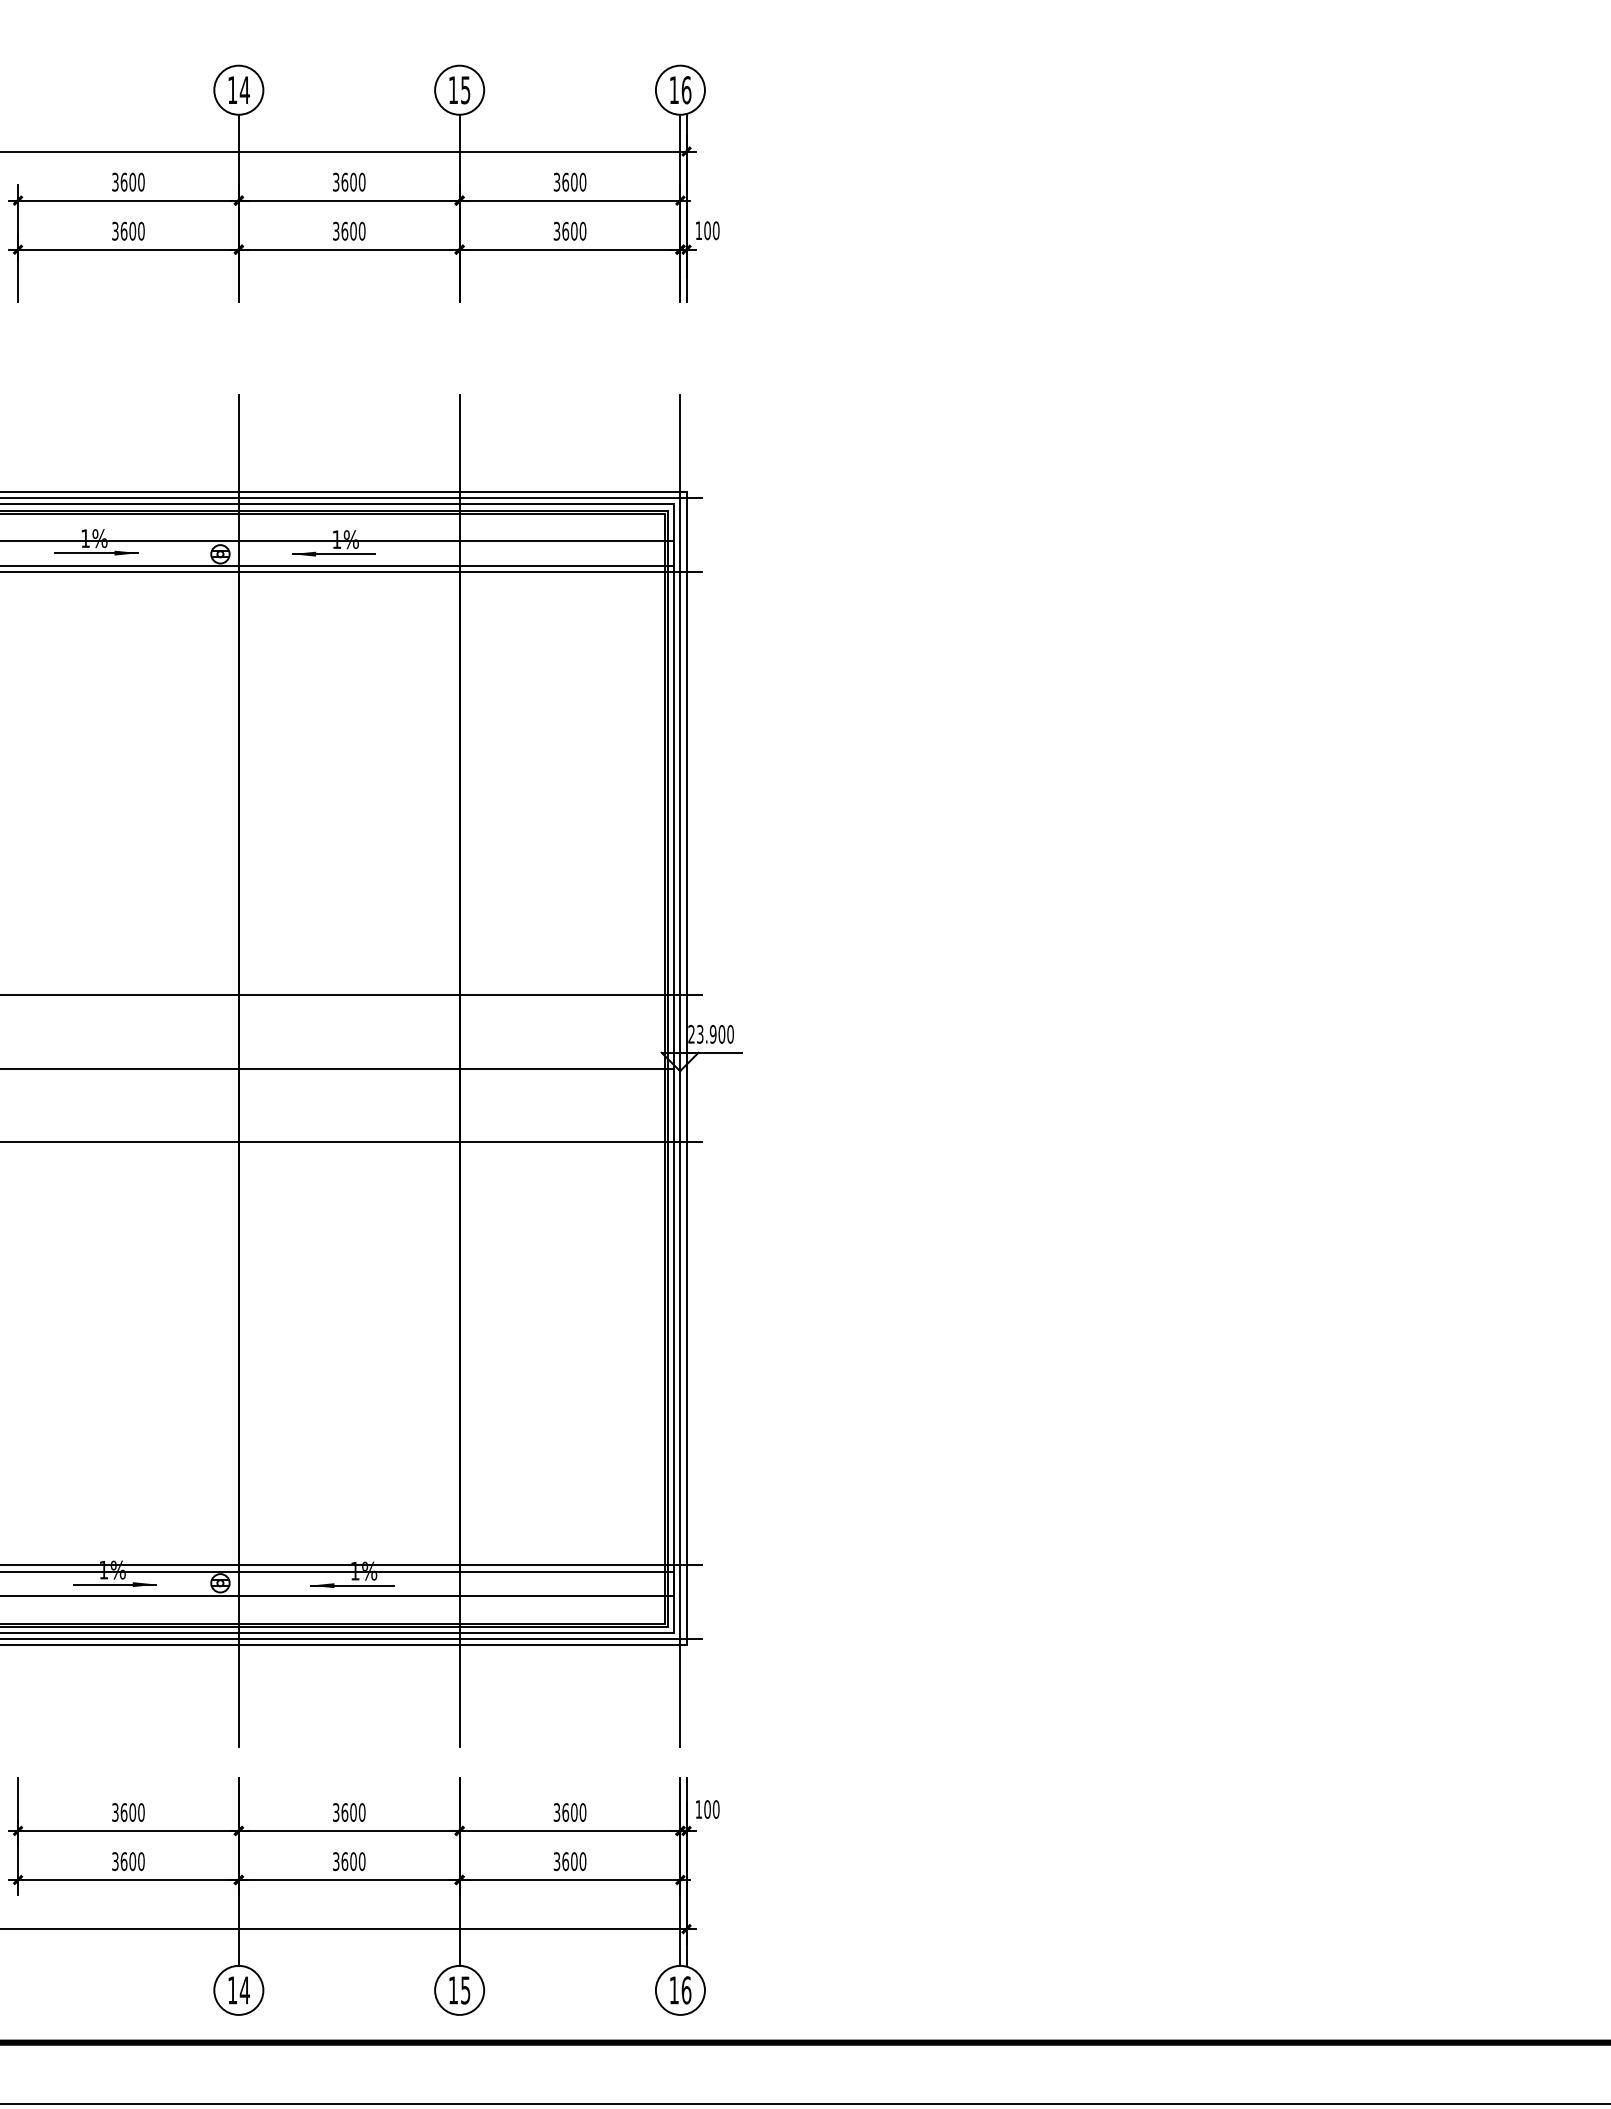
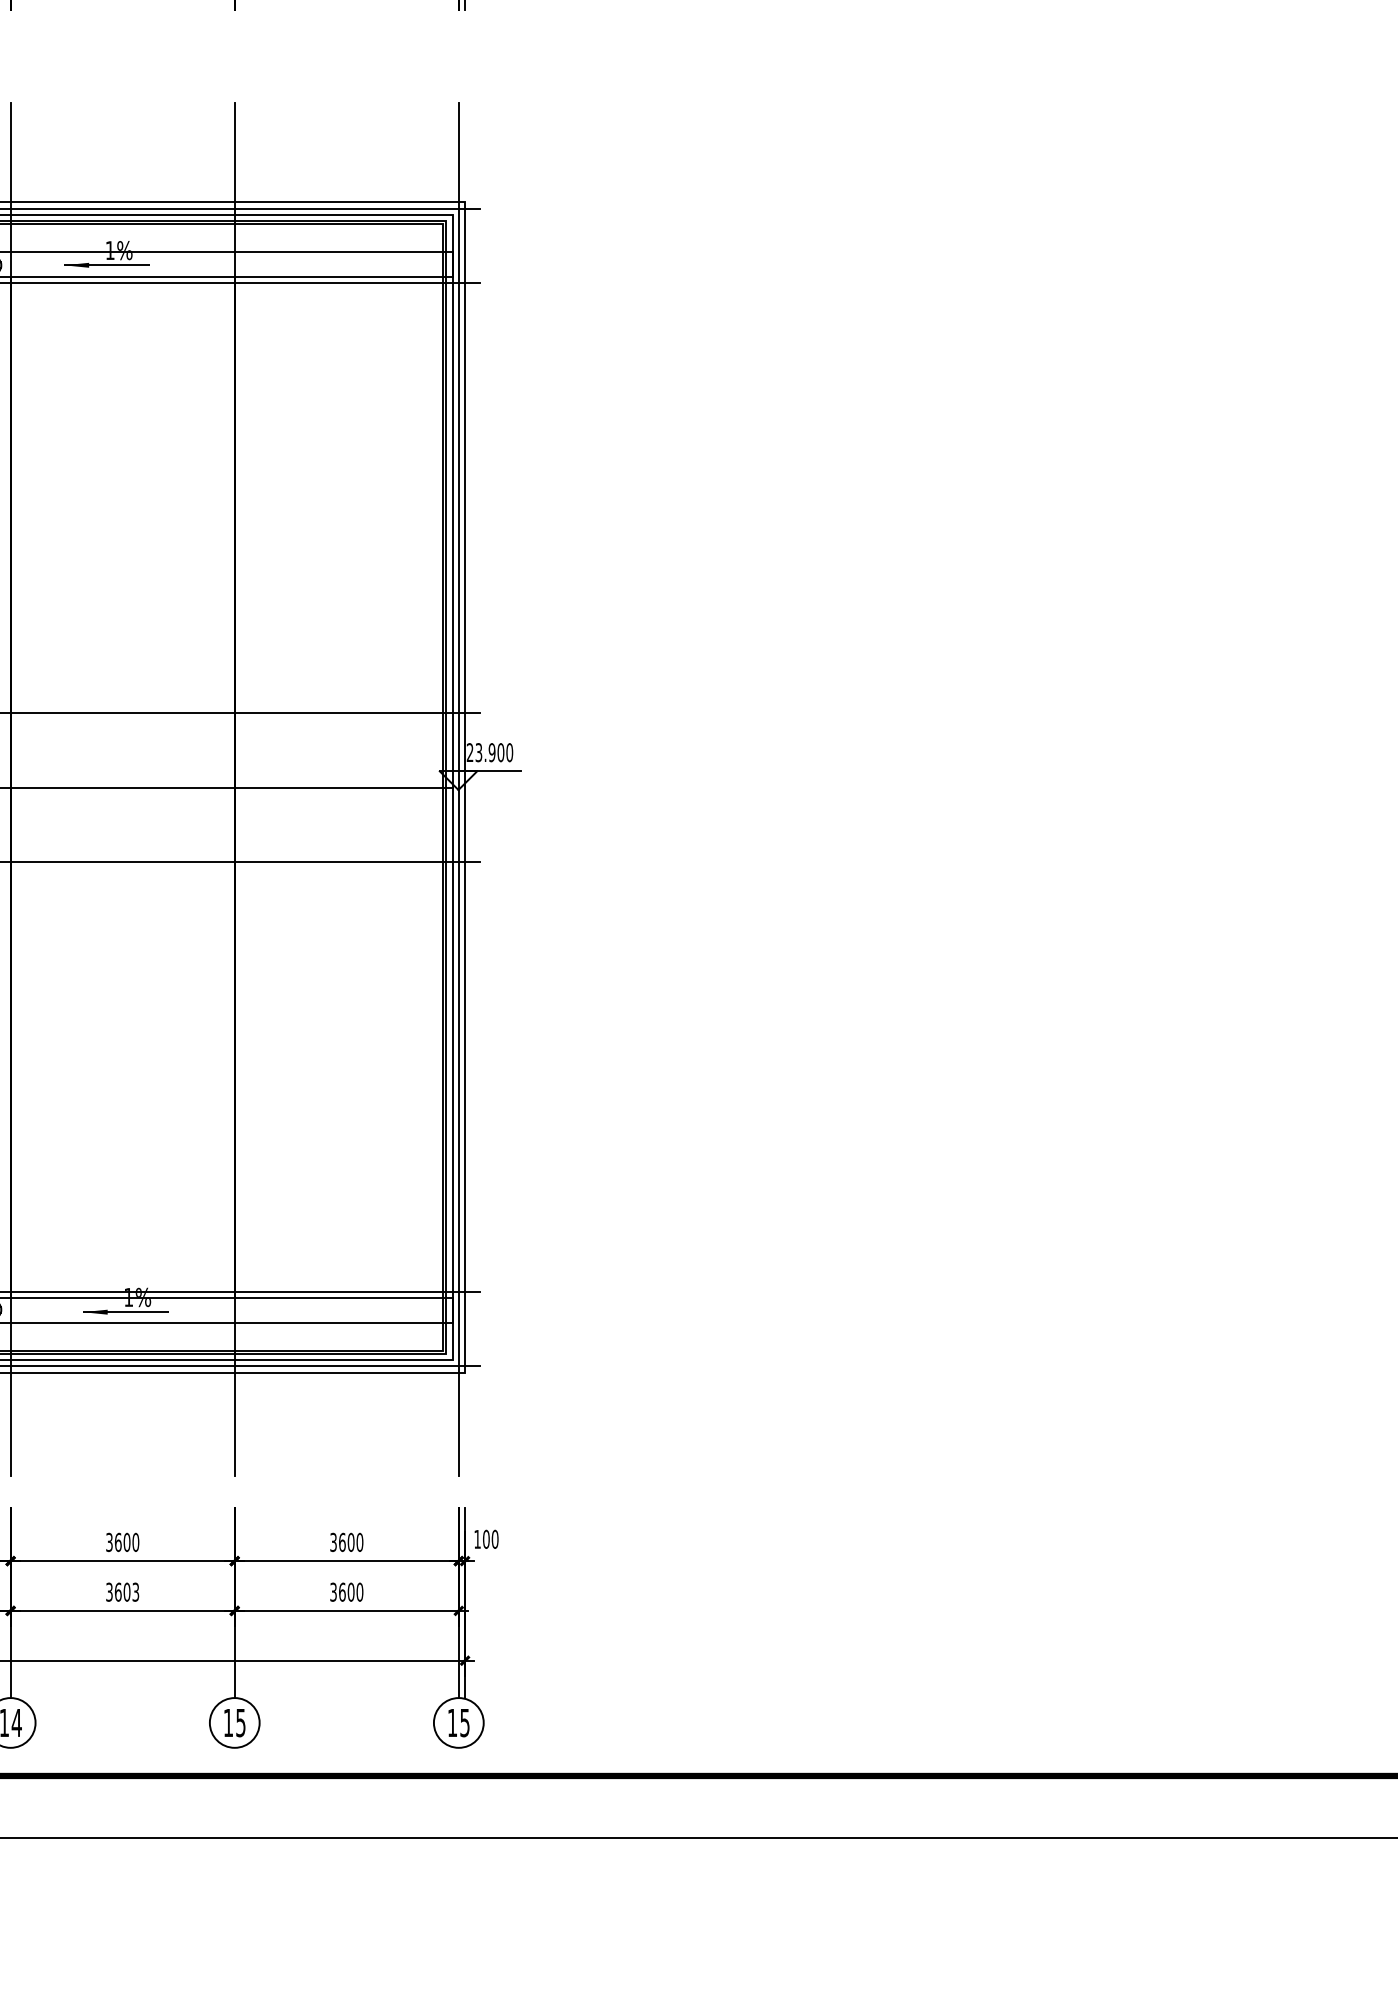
text: (361, 1861) -> (135, 1592), 3600 -> 3603
text: (686, 1990) -> (464, 1723), 16 -> 15

